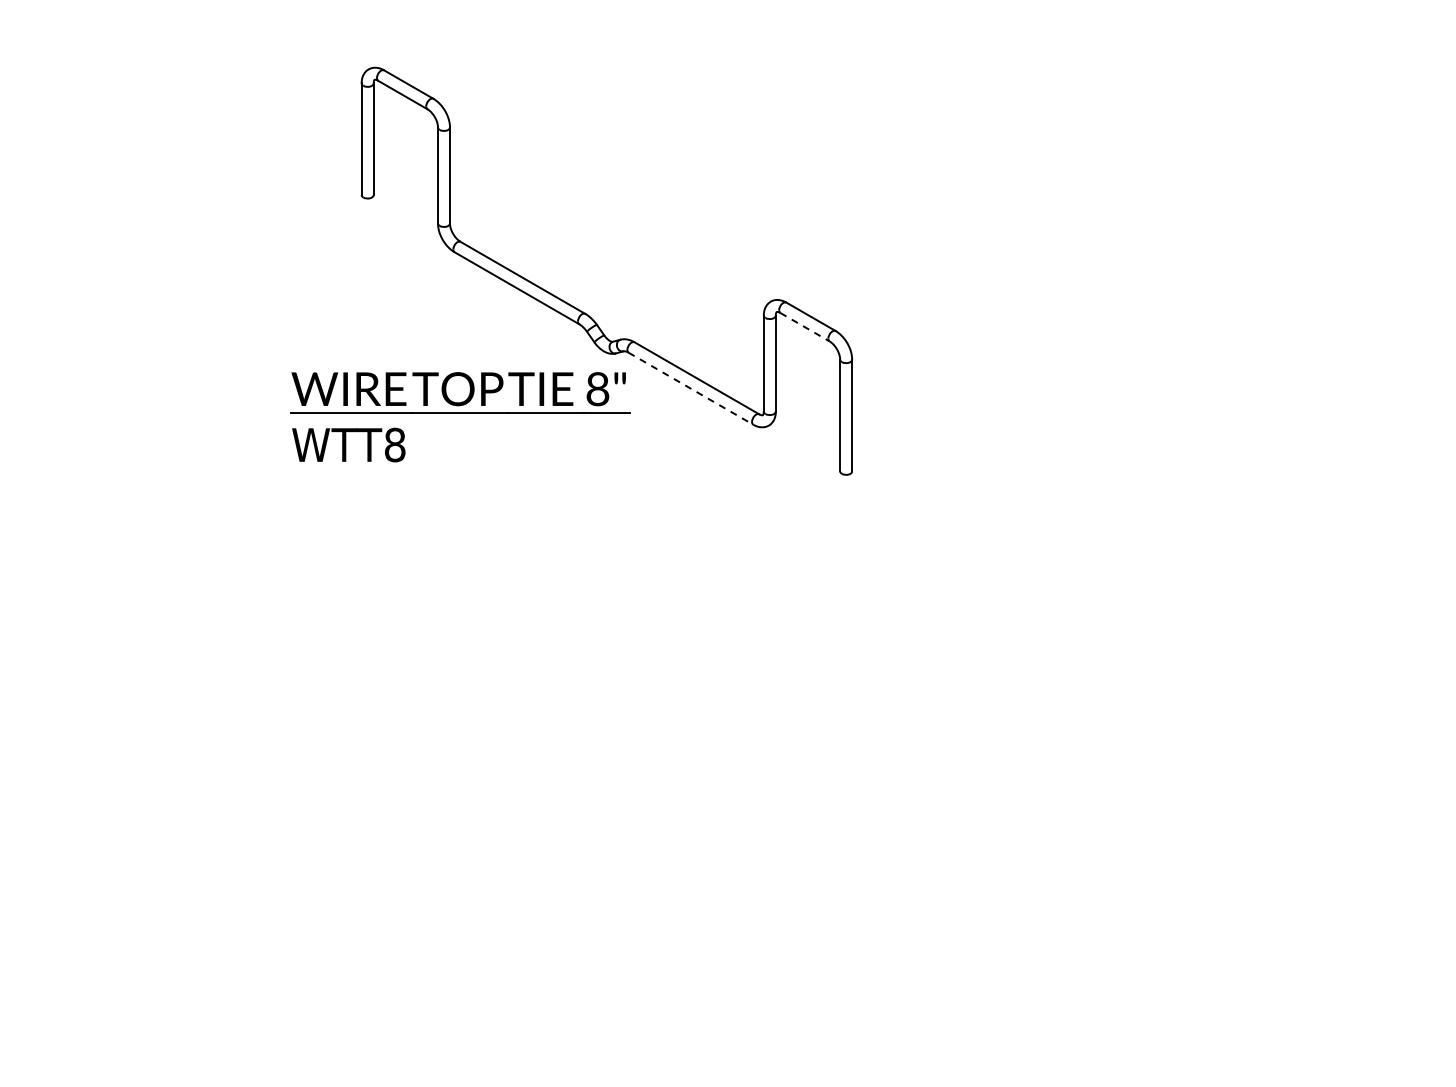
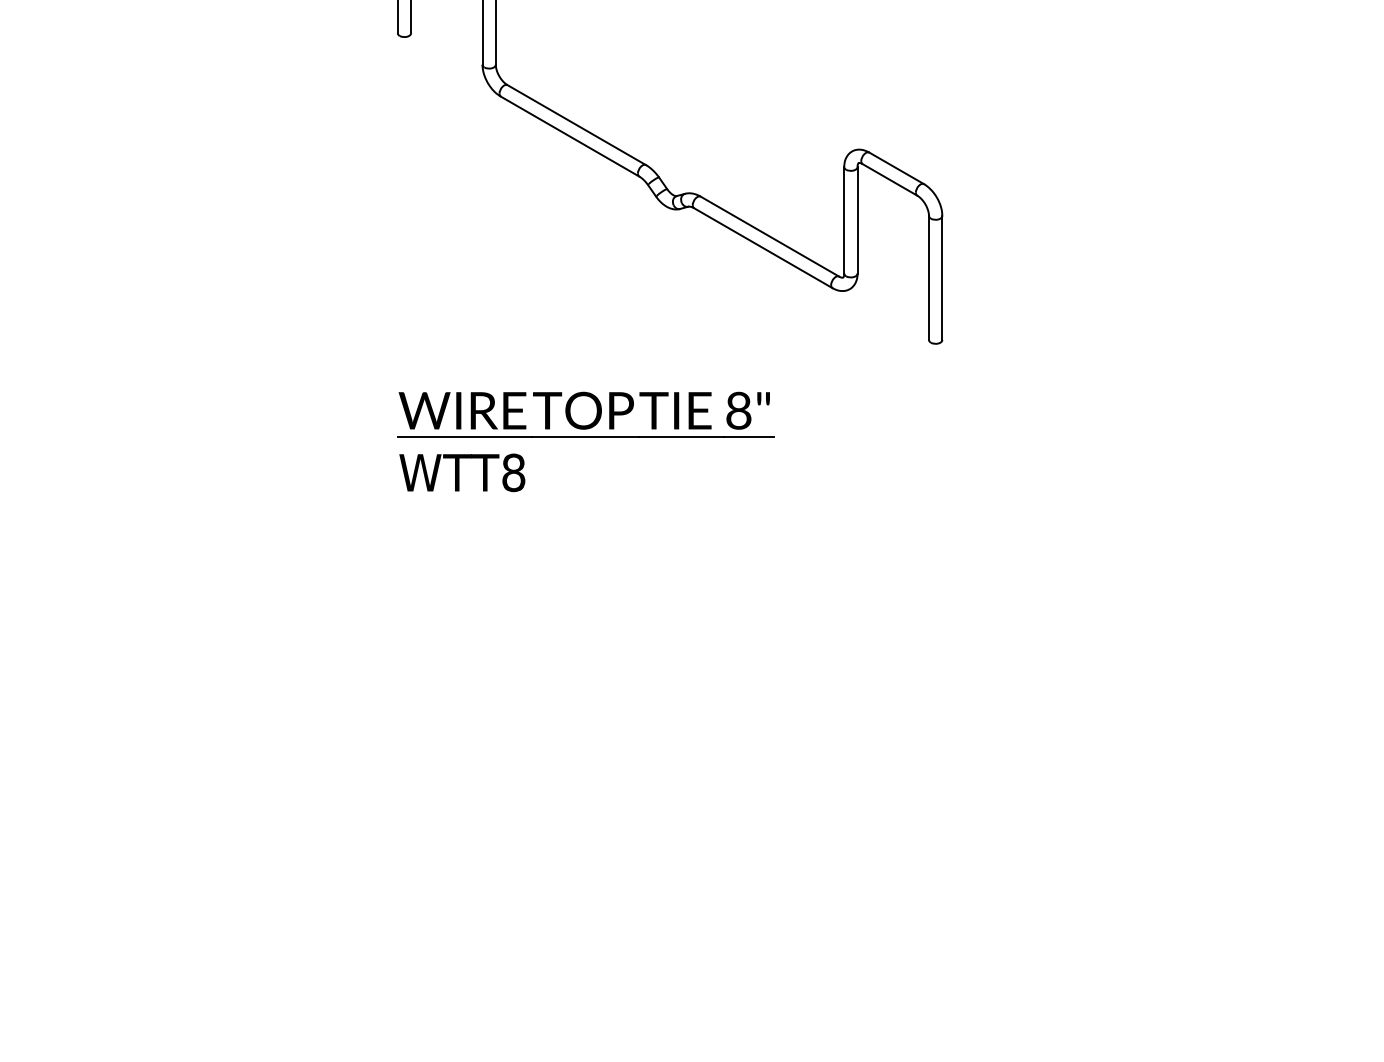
line: (805, 327) -> (890, 180), dashed -> solid
line: (690, 388) -> (762, 247), dashed -> solid
part: (460, 417) -> (586, 442), moved

